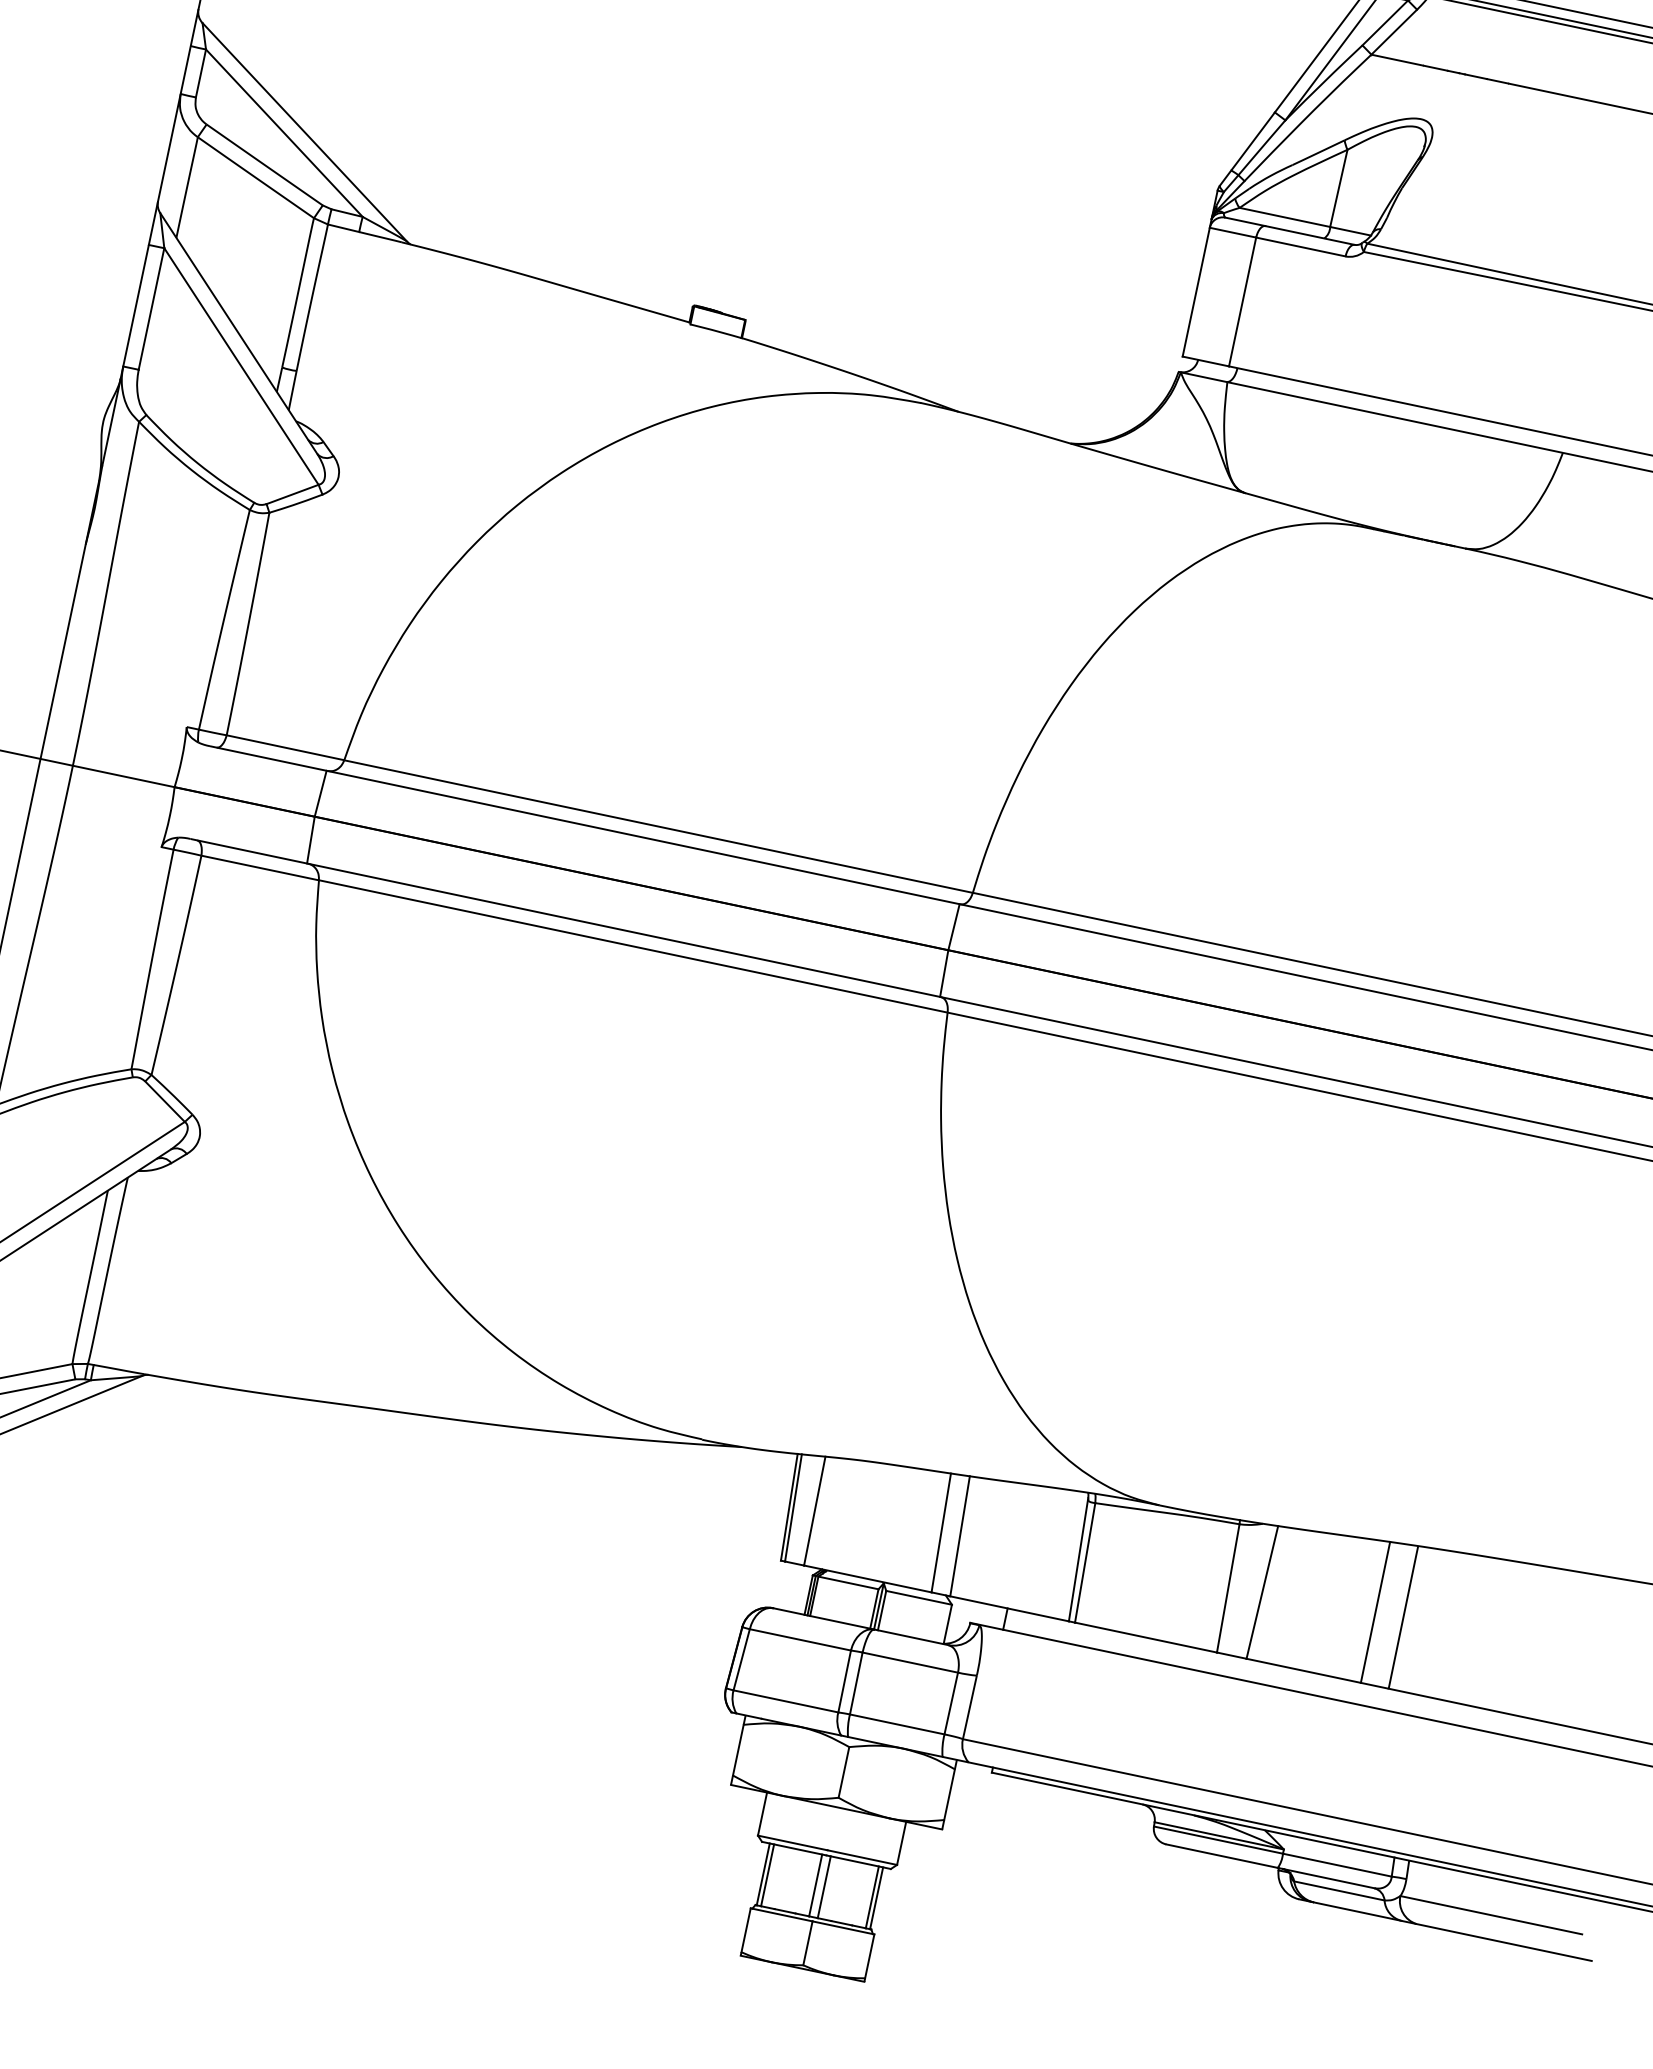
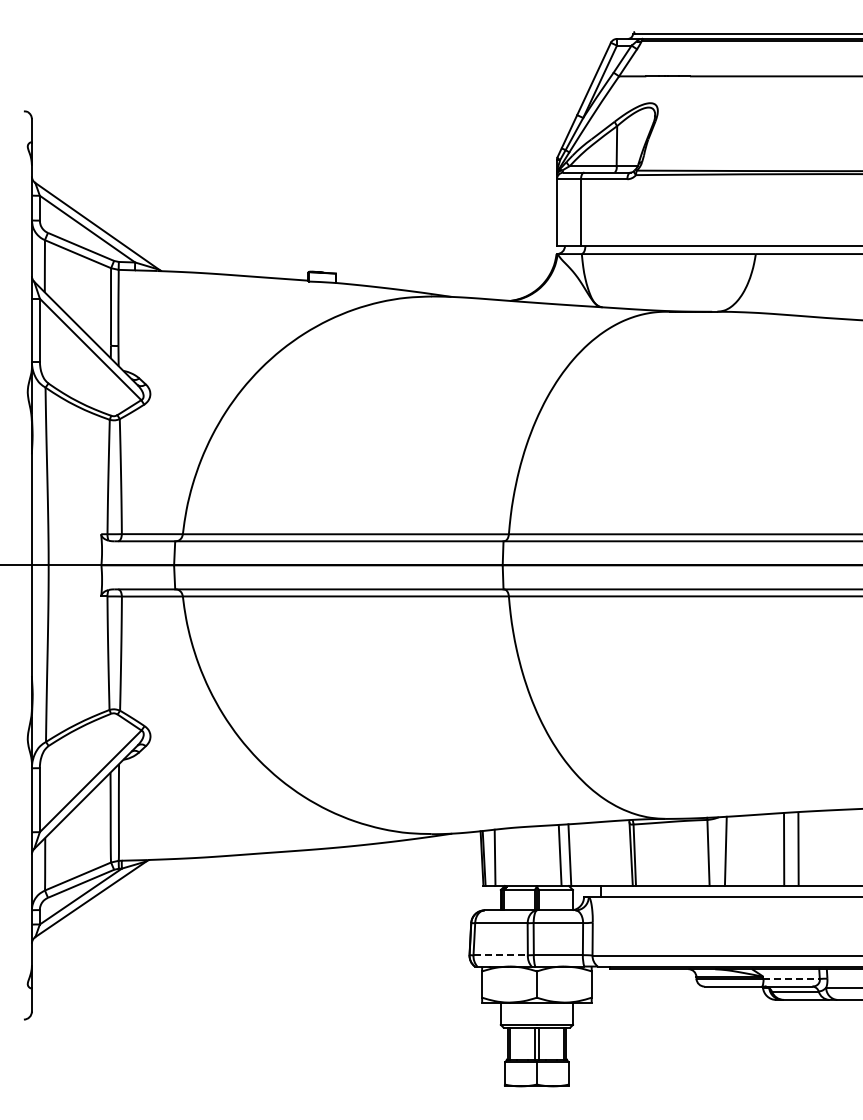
line: (787, 1701) -> (501, 955), solid -> dashed
line: (1339, 1864) -> (792, 978), solid -> dashed

